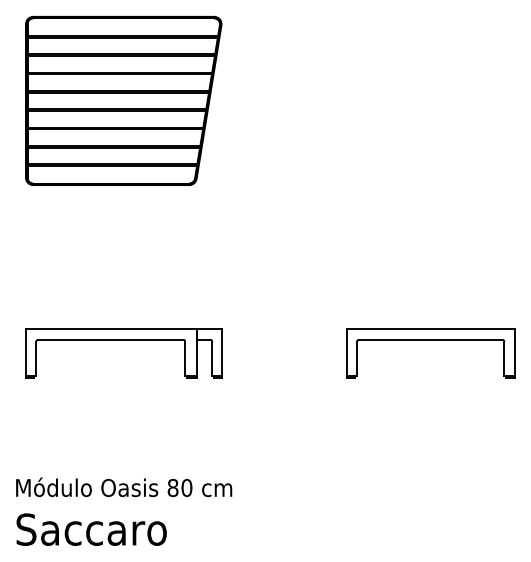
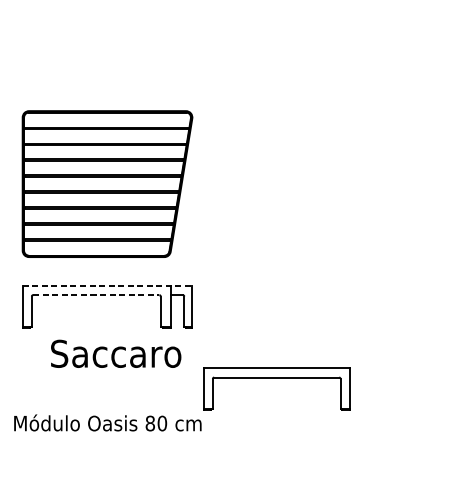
part: (123, 100) -> (107, 183), moved
line: (123, 329) -> (107, 286), solid -> dashed
line: (110, 339) -> (96, 294), solid -> dashed
part: (430, 340) -> (276, 378), moved
text: (91, 529) -> (115, 353), moved

